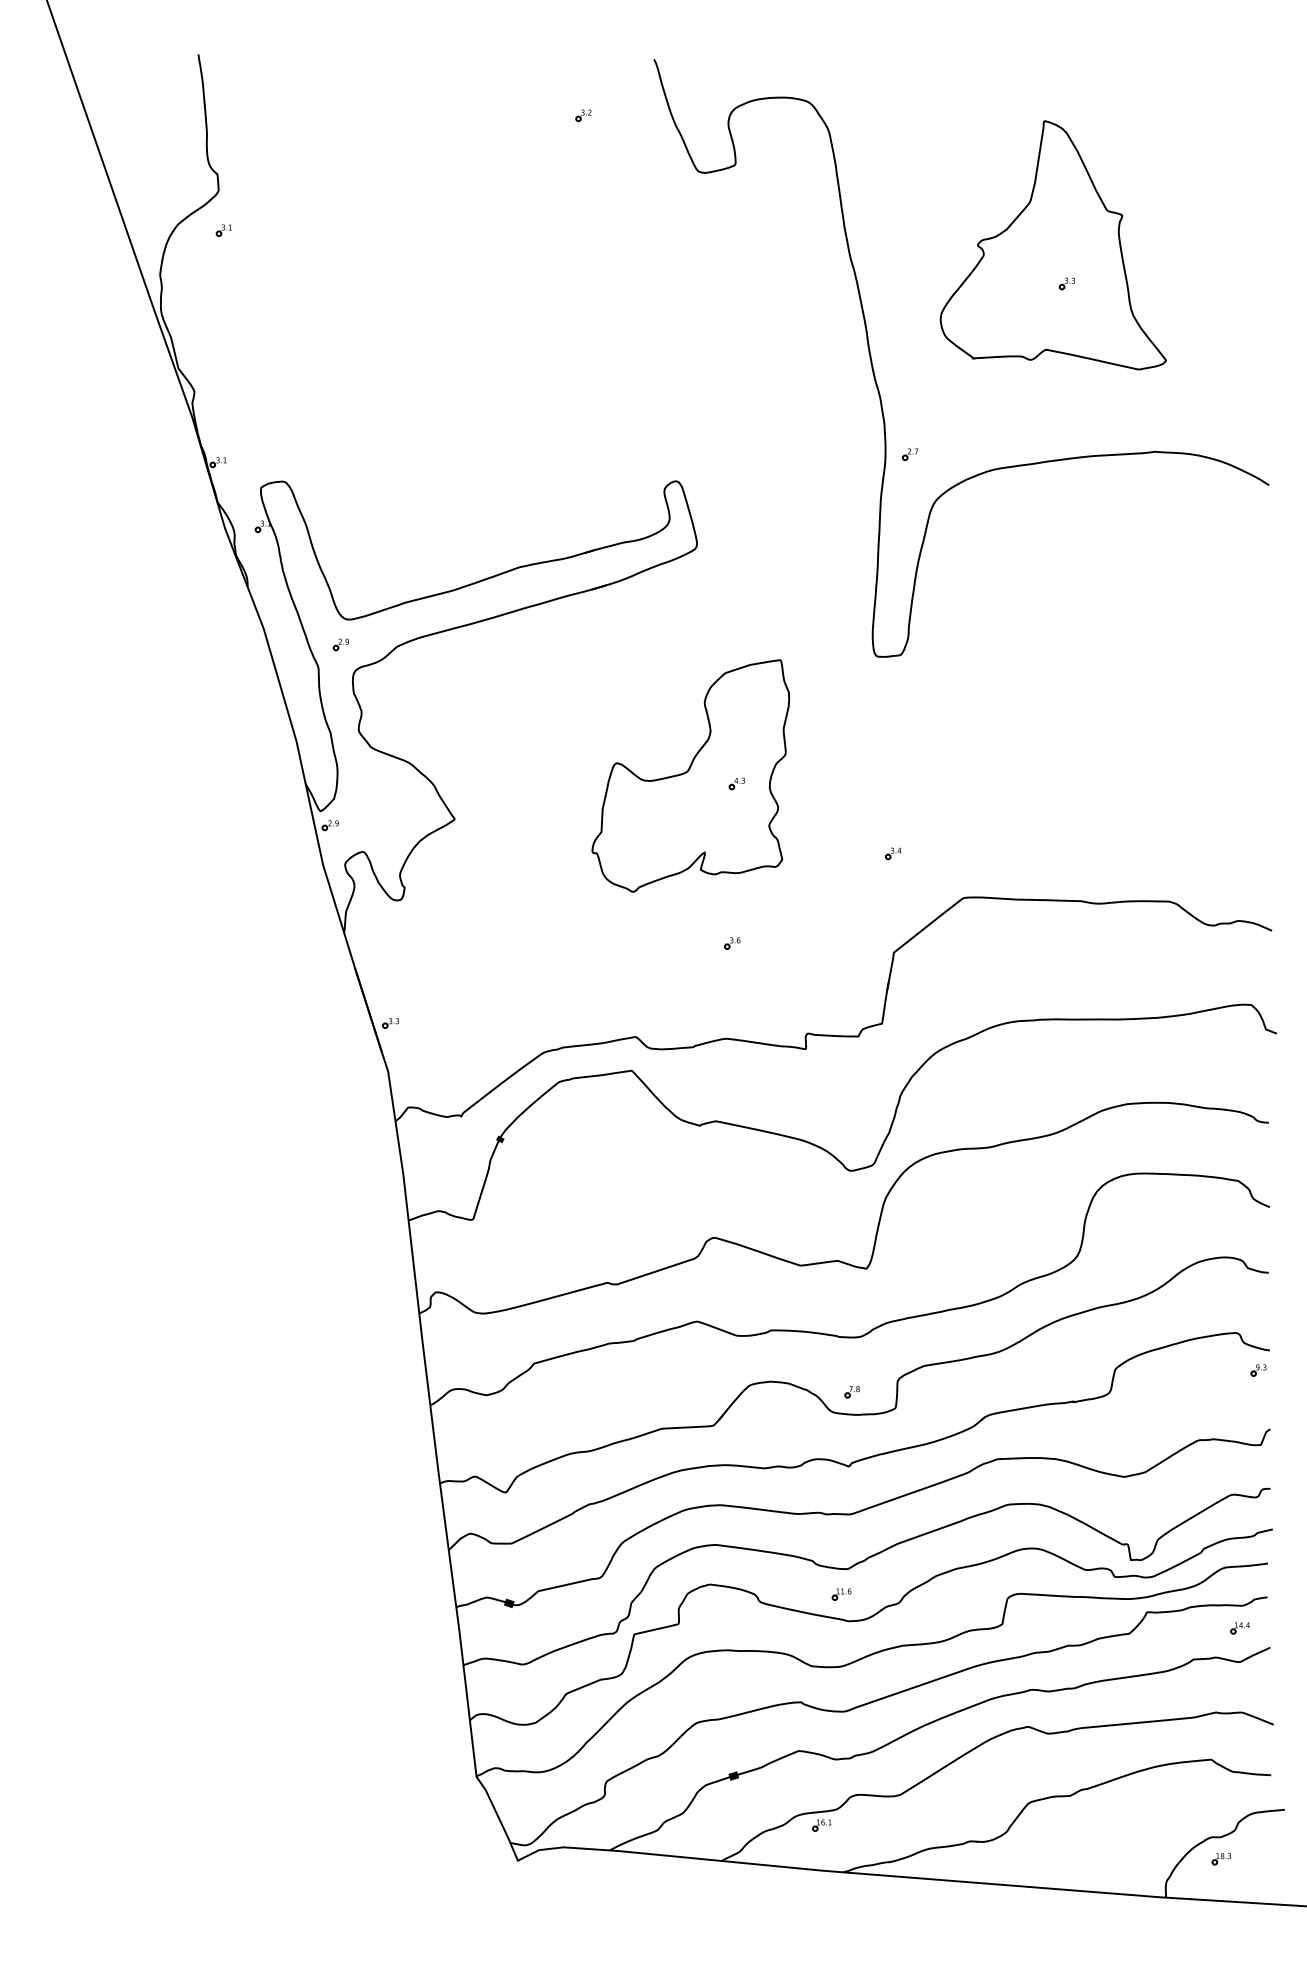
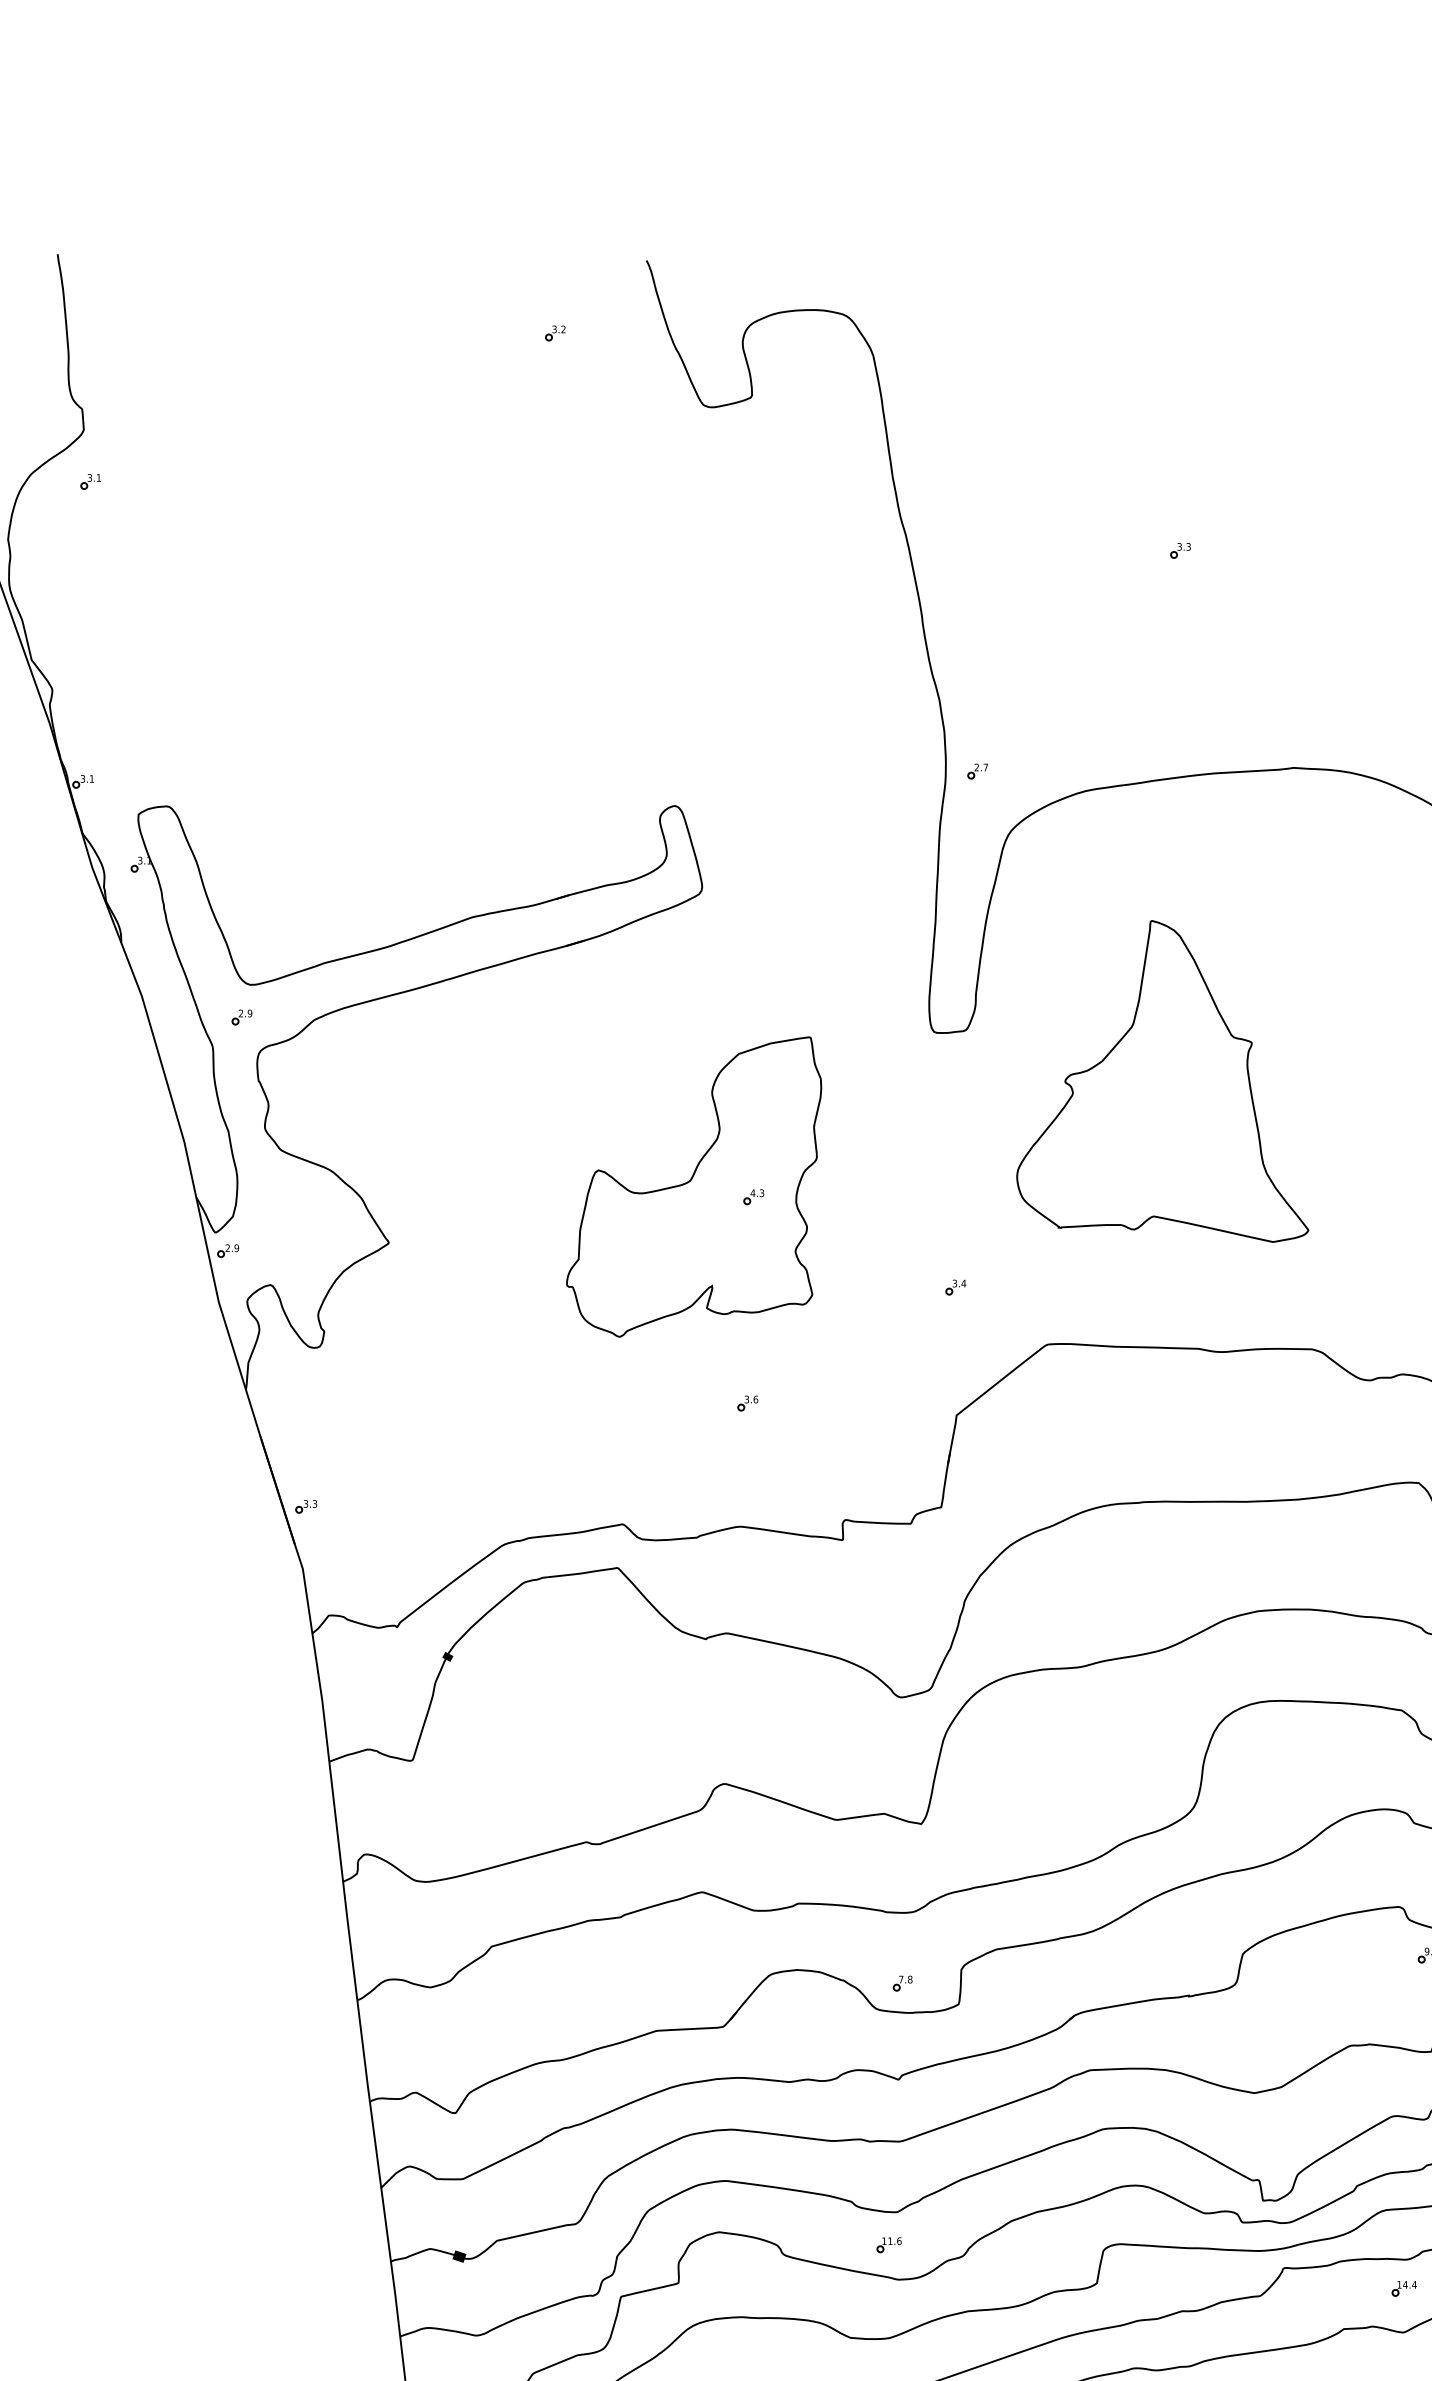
part: (1052, 245) -> (1161, 1081), moved

